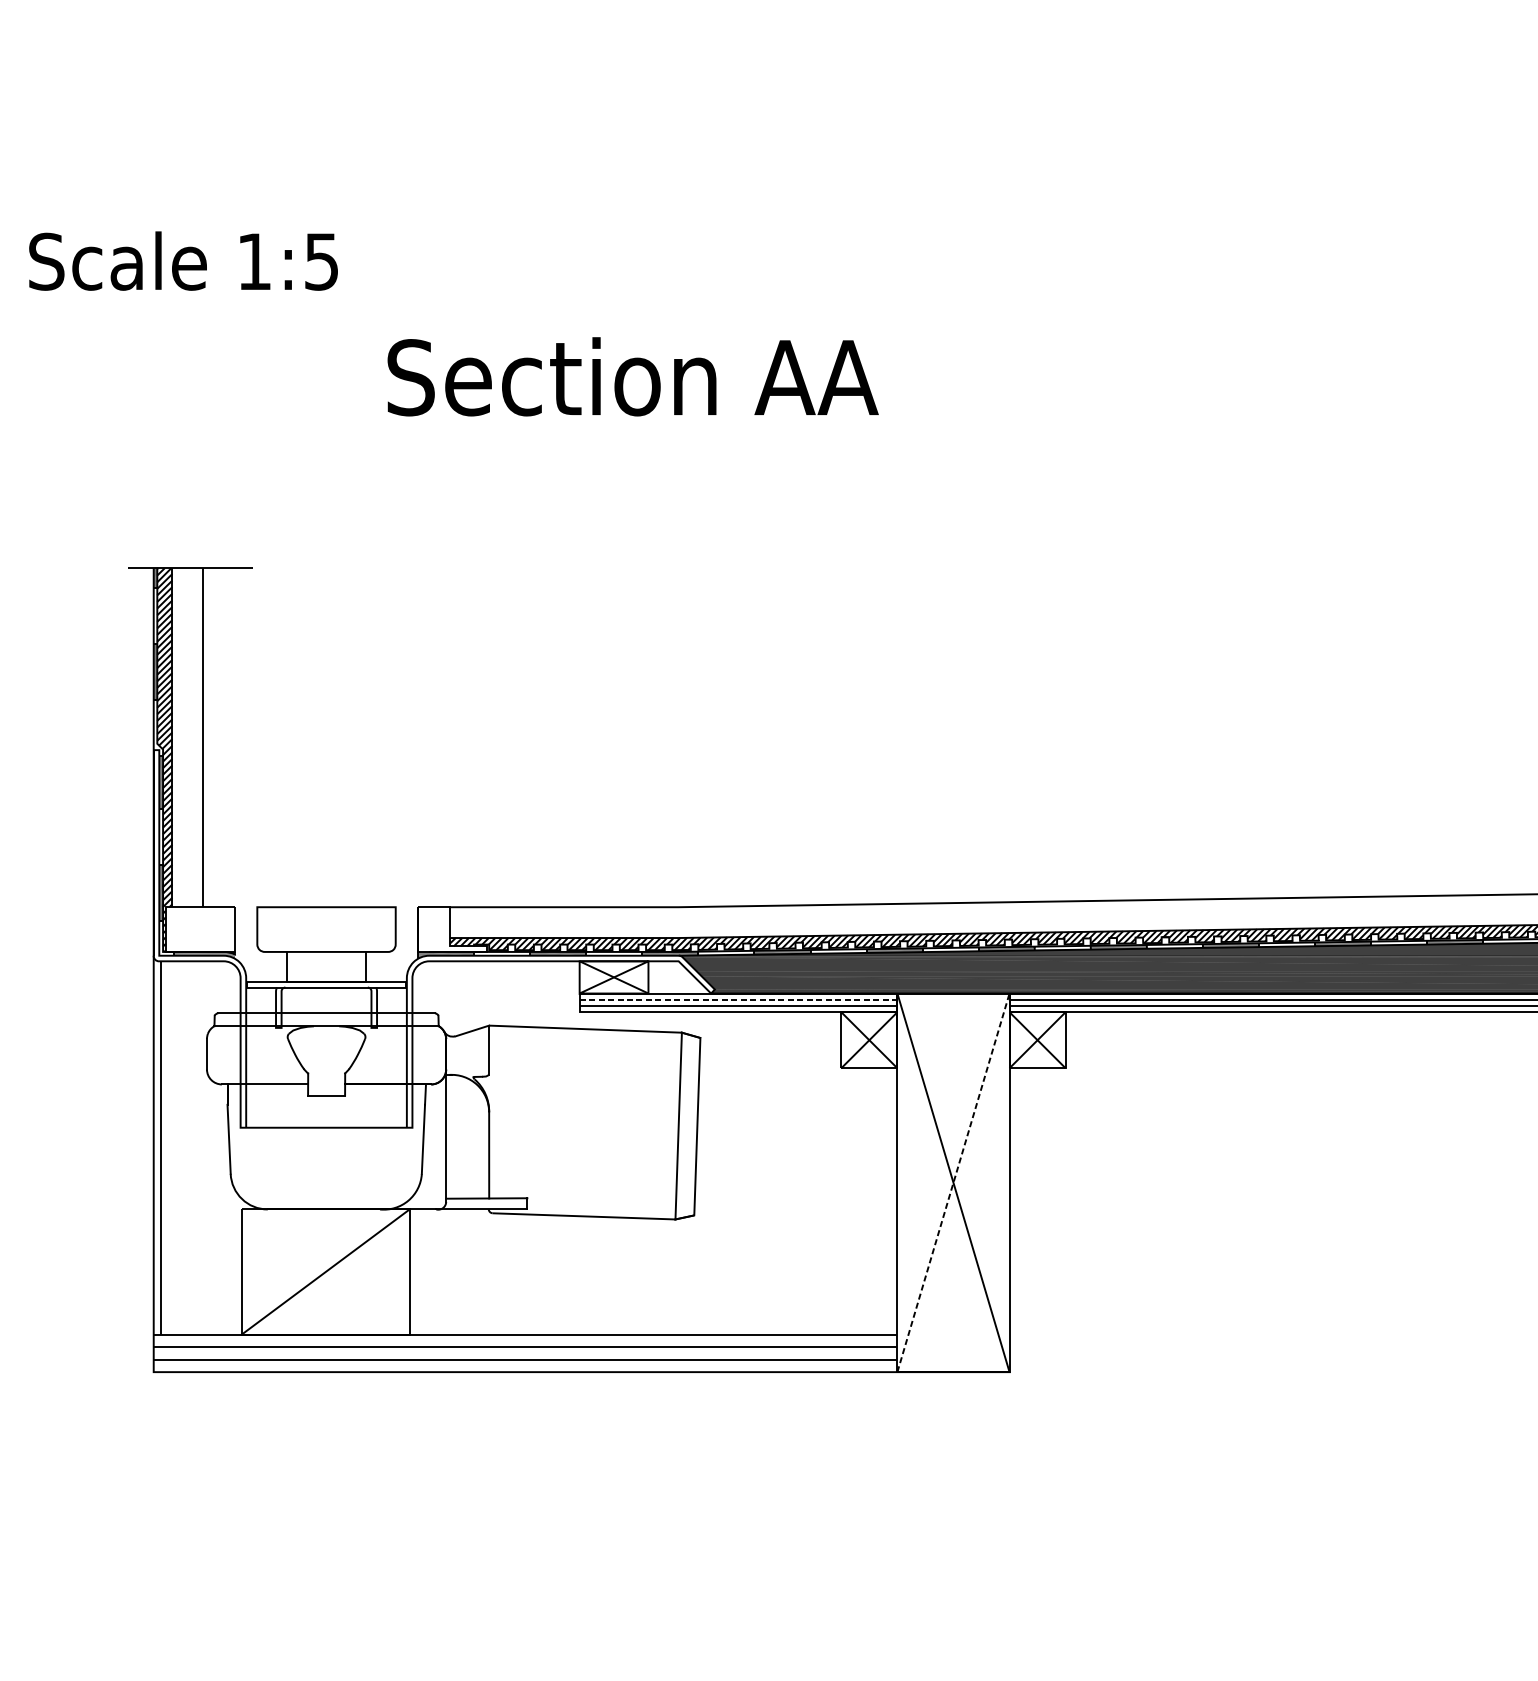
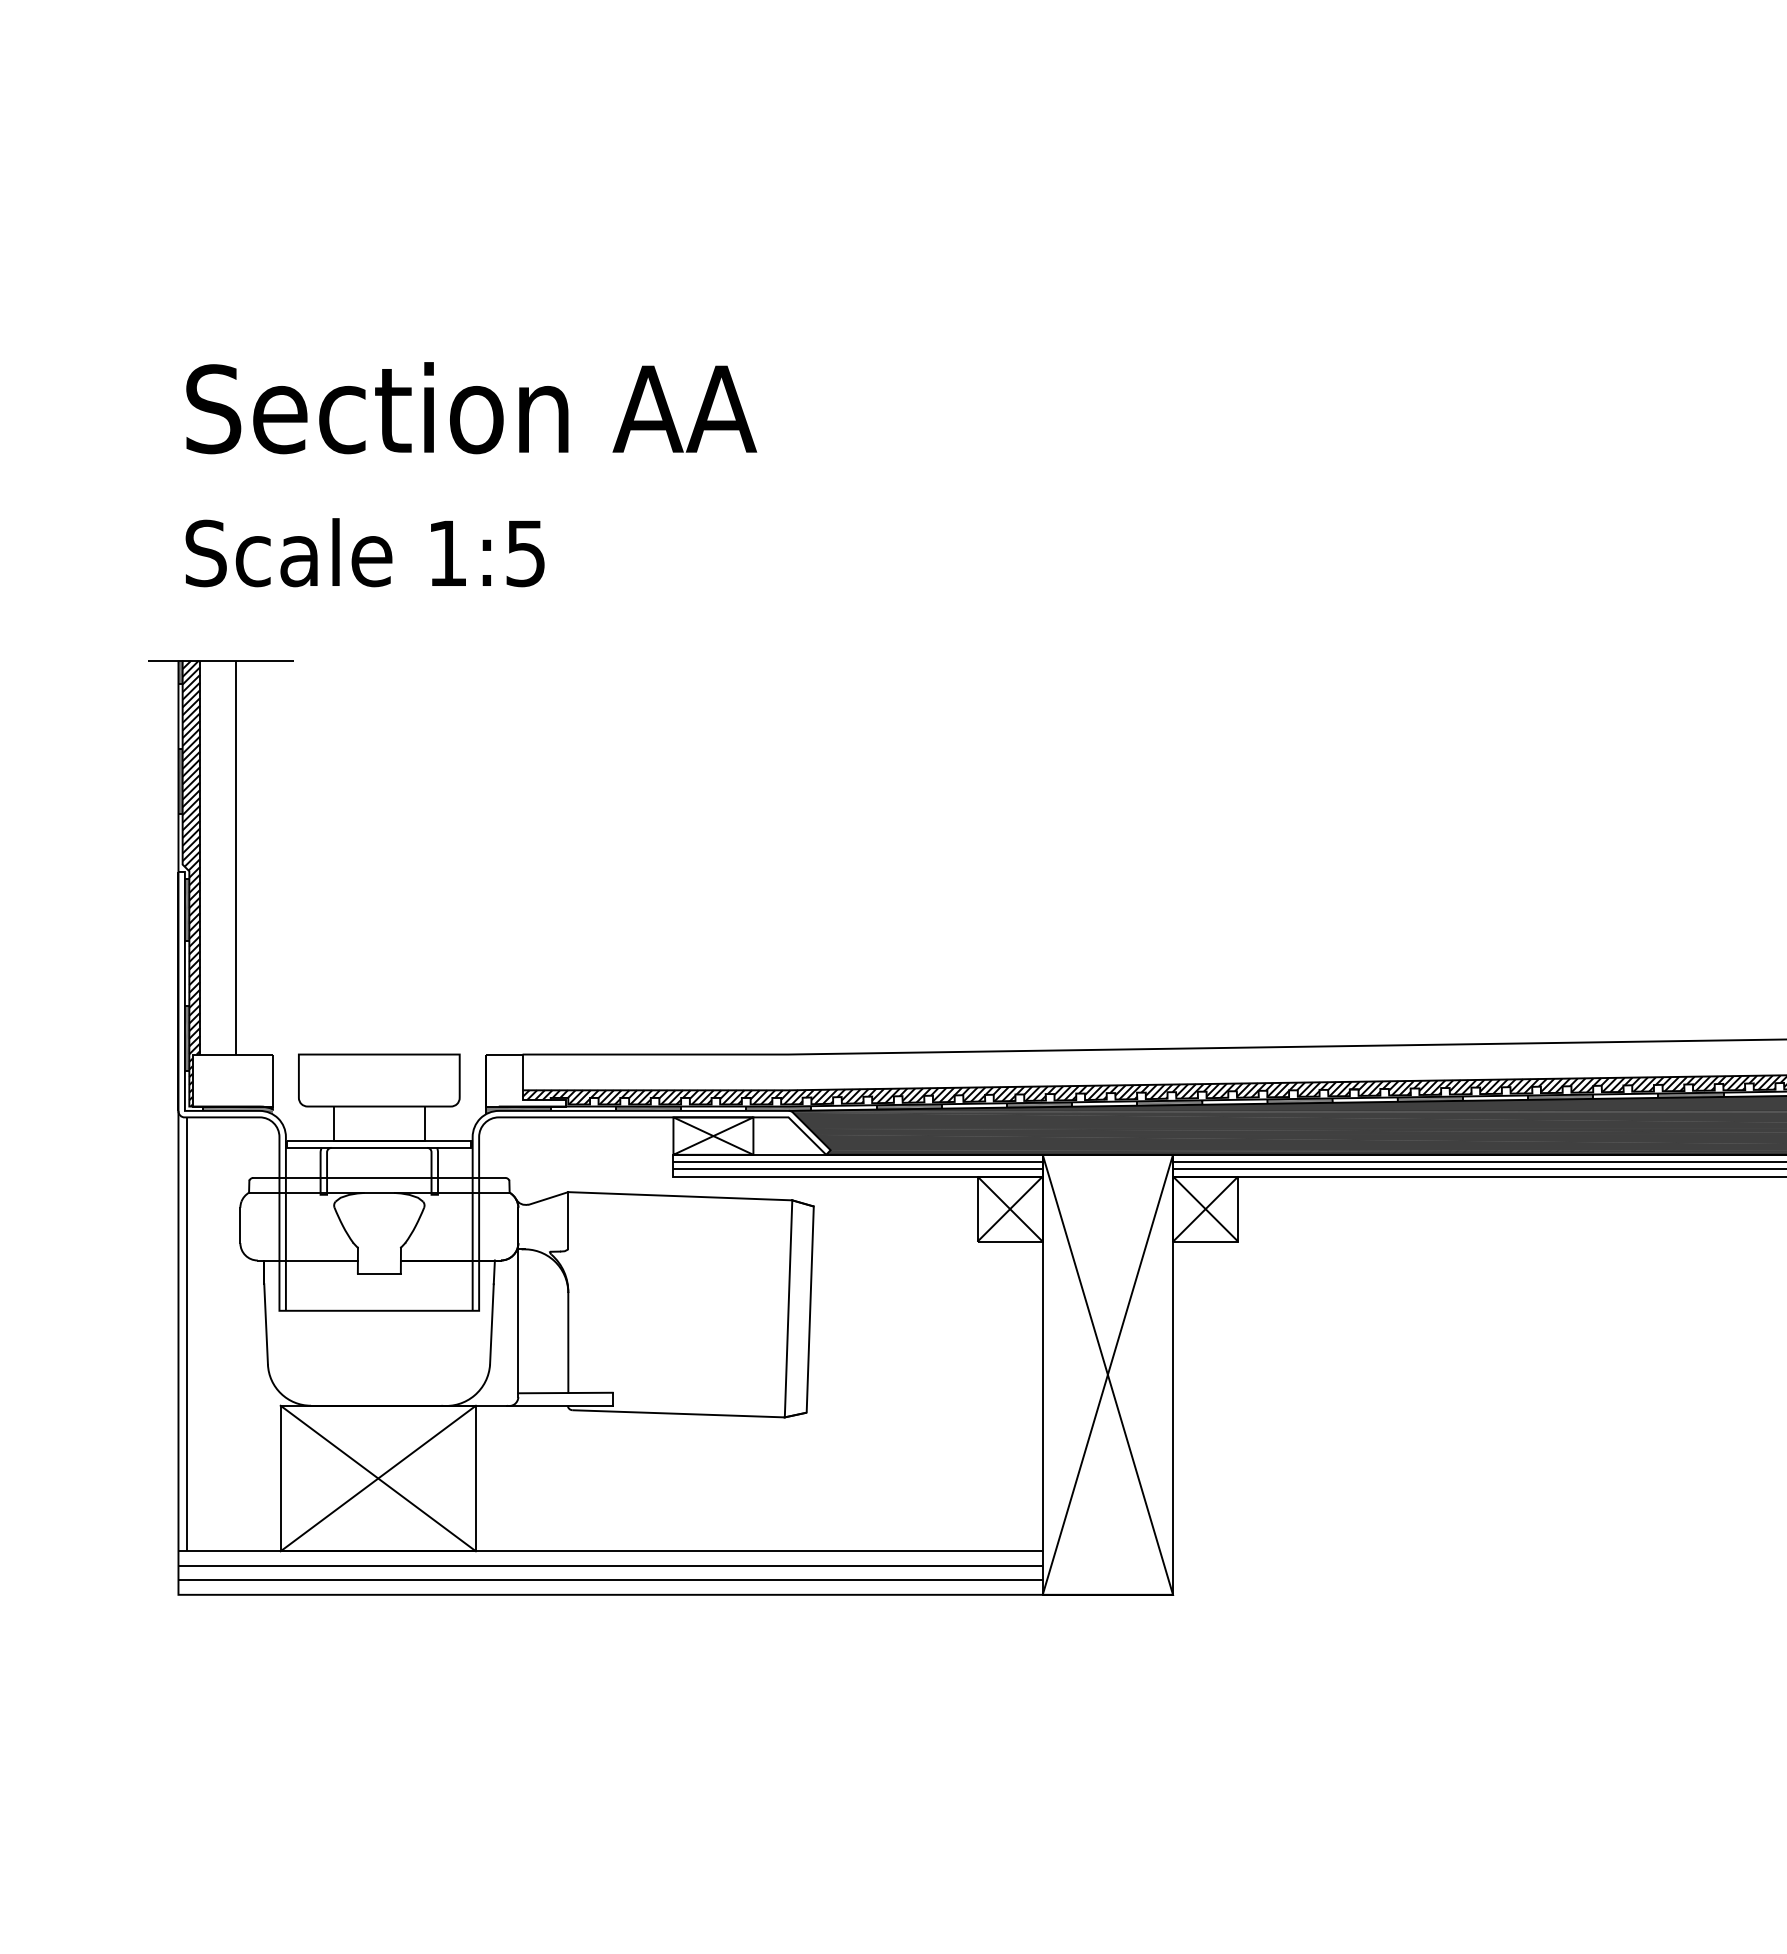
text: (182, 260) -> (364, 552), moved
text: (633, 377) -> (471, 408), moved
line: (738, 1000) -> (858, 1162), dashed -> solid
line: (954, 1182) -> (1108, 1374), dashed -> solid
line: (324, 1272) -> (377, 1478), added

